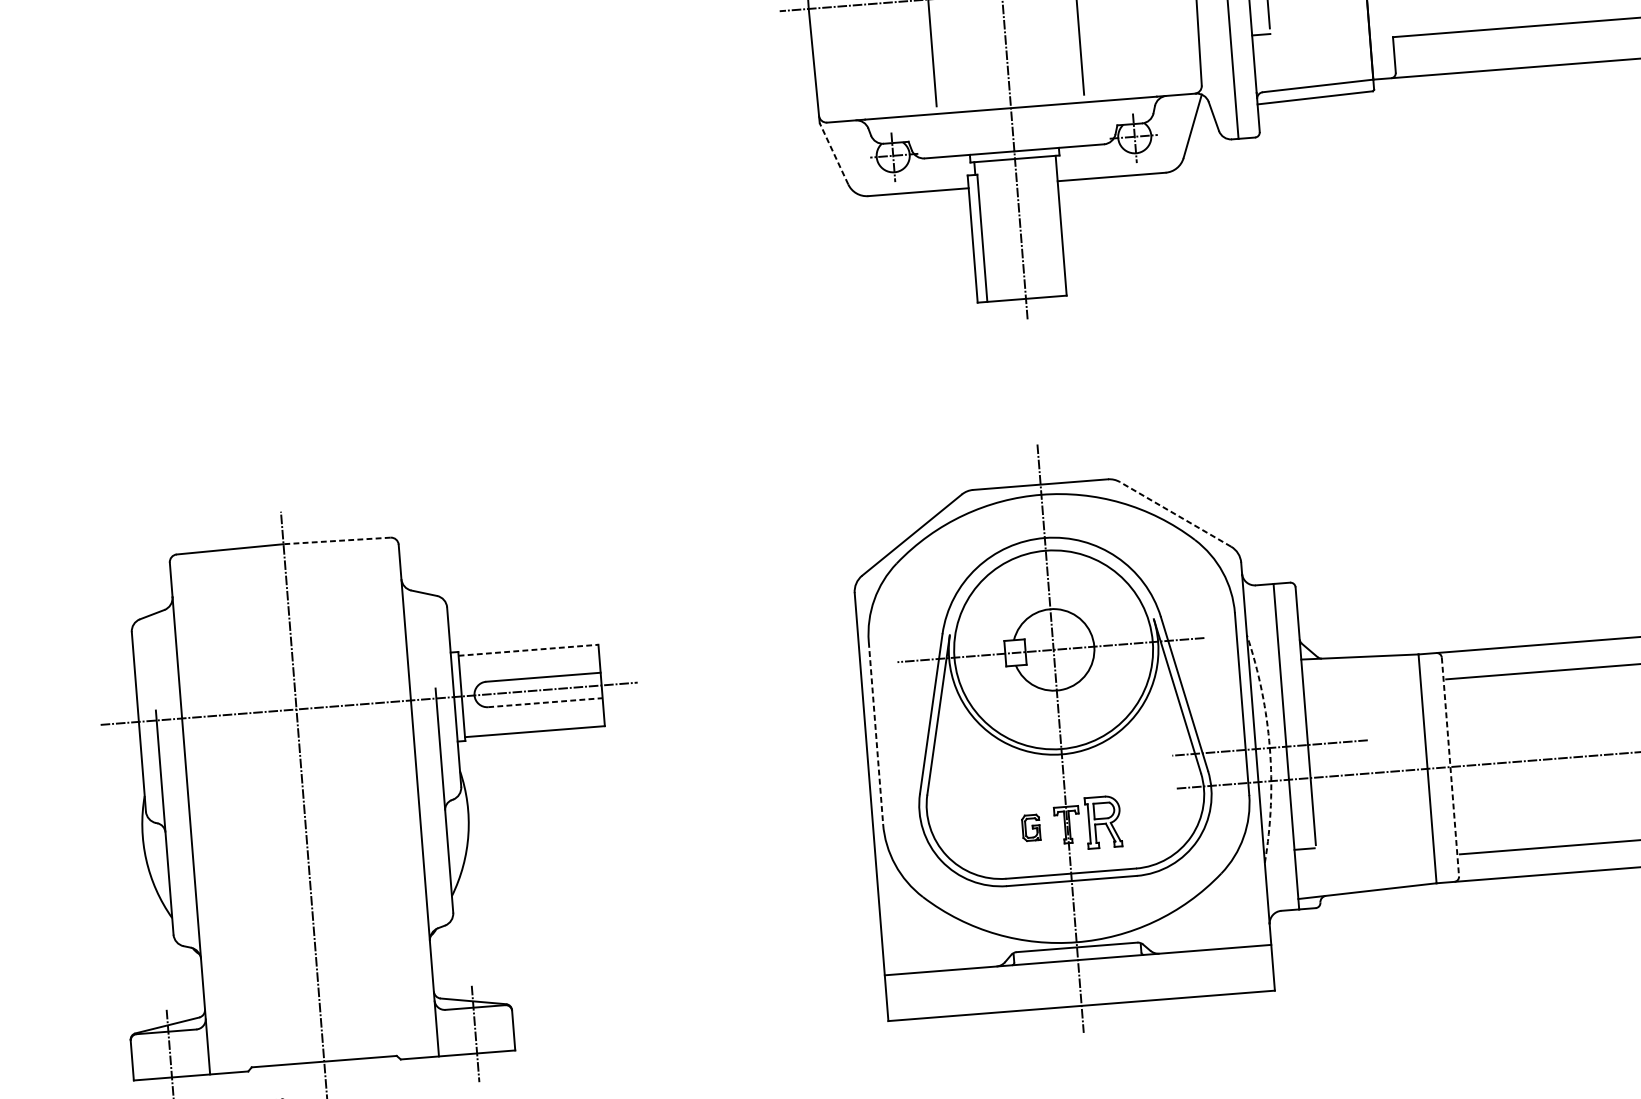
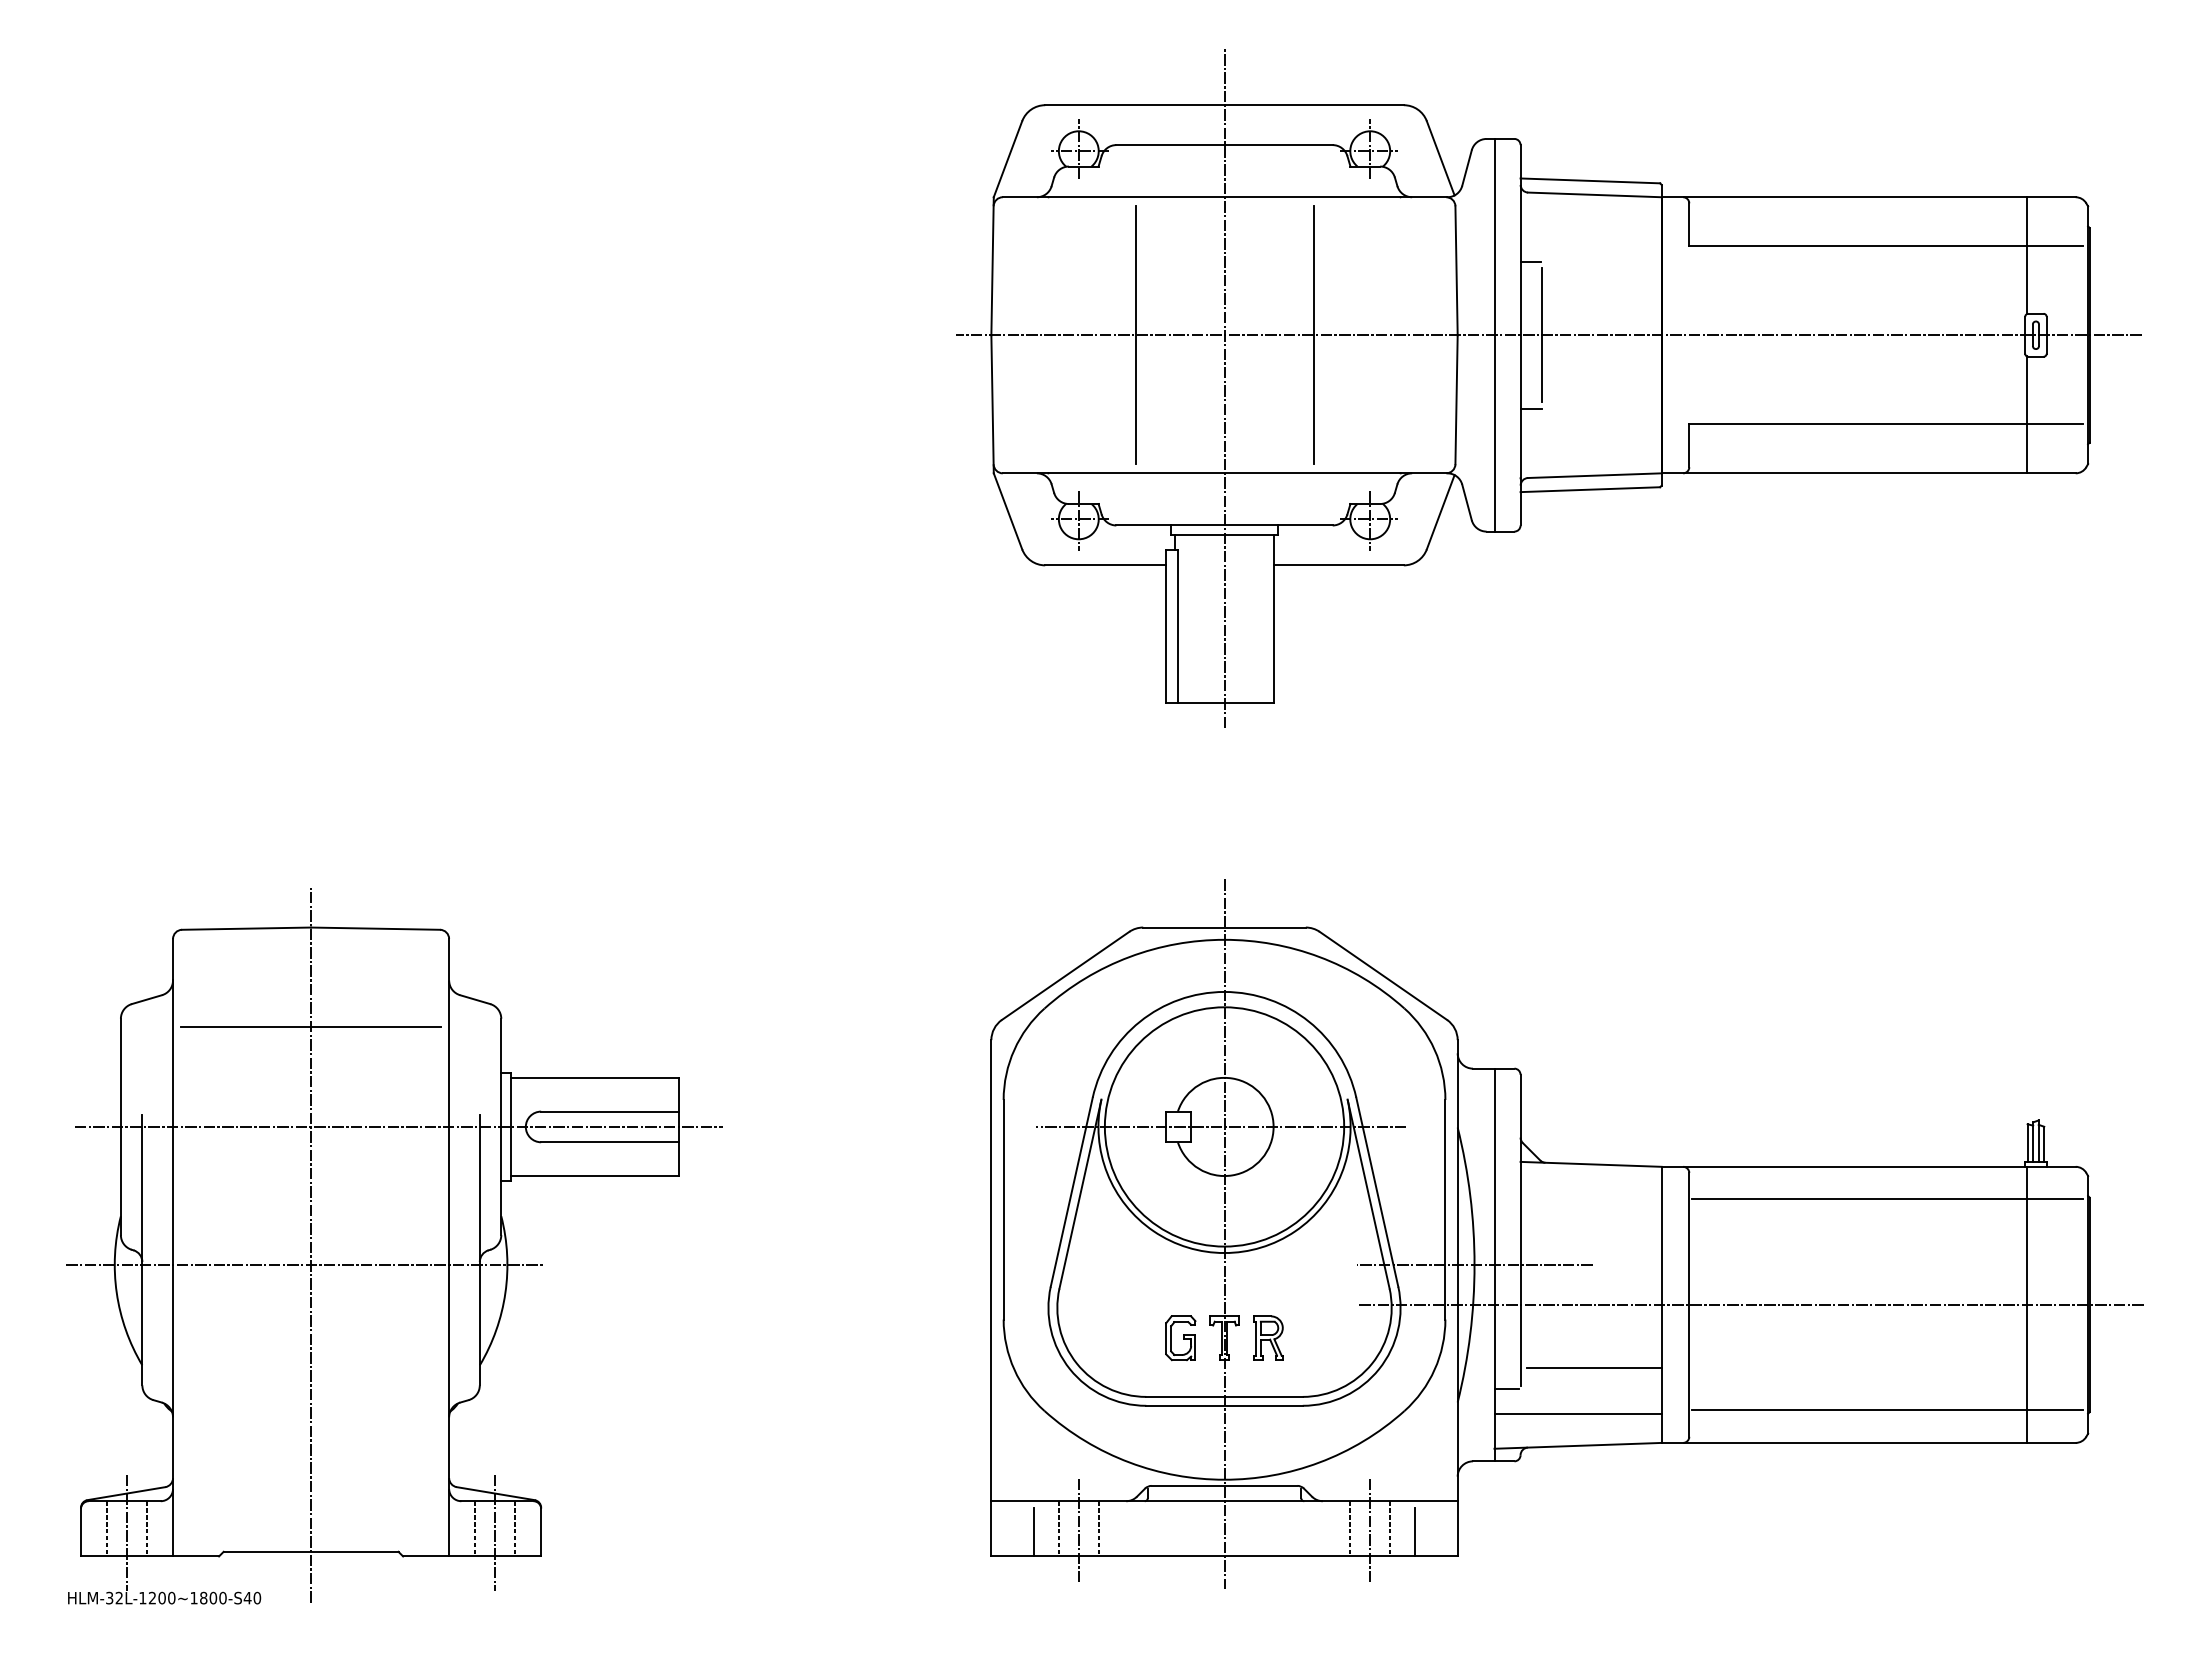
line: (834, 153) -> (1008, 511), dashed -> solid
line: (1175, 514) -> (1383, 975), dashed -> solid
line: (336, 540) -> (375, 928), dashed -> solid
line: (289, 627) -> (310, 1027), added
line: (529, 649) -> (595, 1077), dashed -> solid
line: (545, 702) -> (610, 1142), dashed -> solid
line: (875, 732) -> (1003, 1209), dashed -> solid
arc: (1269, 748) -> (1474, 1265), dashed -> solid
line: (1450, 766) -> (1689, 1304), dashed -> solid
part: (1103, 821) -> (1268, 1337), size x0.71
line: (300, 824) -> (304, 1265), added
line: (1375, 825) -> (1593, 1367), added
part: (1030, 828) -> (1180, 1338), size x1.43
line: (1364, 864) -> (1577, 1413), added
line: (1217, 971) -> (1390, 1528), added
line: (1237, 972) -> (1414, 1531), added
line: (1184, 974) -> (1350, 1528), added
line: (1200, 974) -> (1370, 1530), added
line: (975, 990) -> (1098, 1528), added
line: (942, 993) -> (1058, 1528), added
line: (958, 993) -> (1078, 1530), added
line: (922, 997) -> (1034, 1531), added
line: (492, 1028) -> (515, 1528), added
line: (459, 1031) -> (475, 1528), added
line: (186, 1053) -> (146, 1528), added
line: (153, 1055) -> (107, 1528), added

